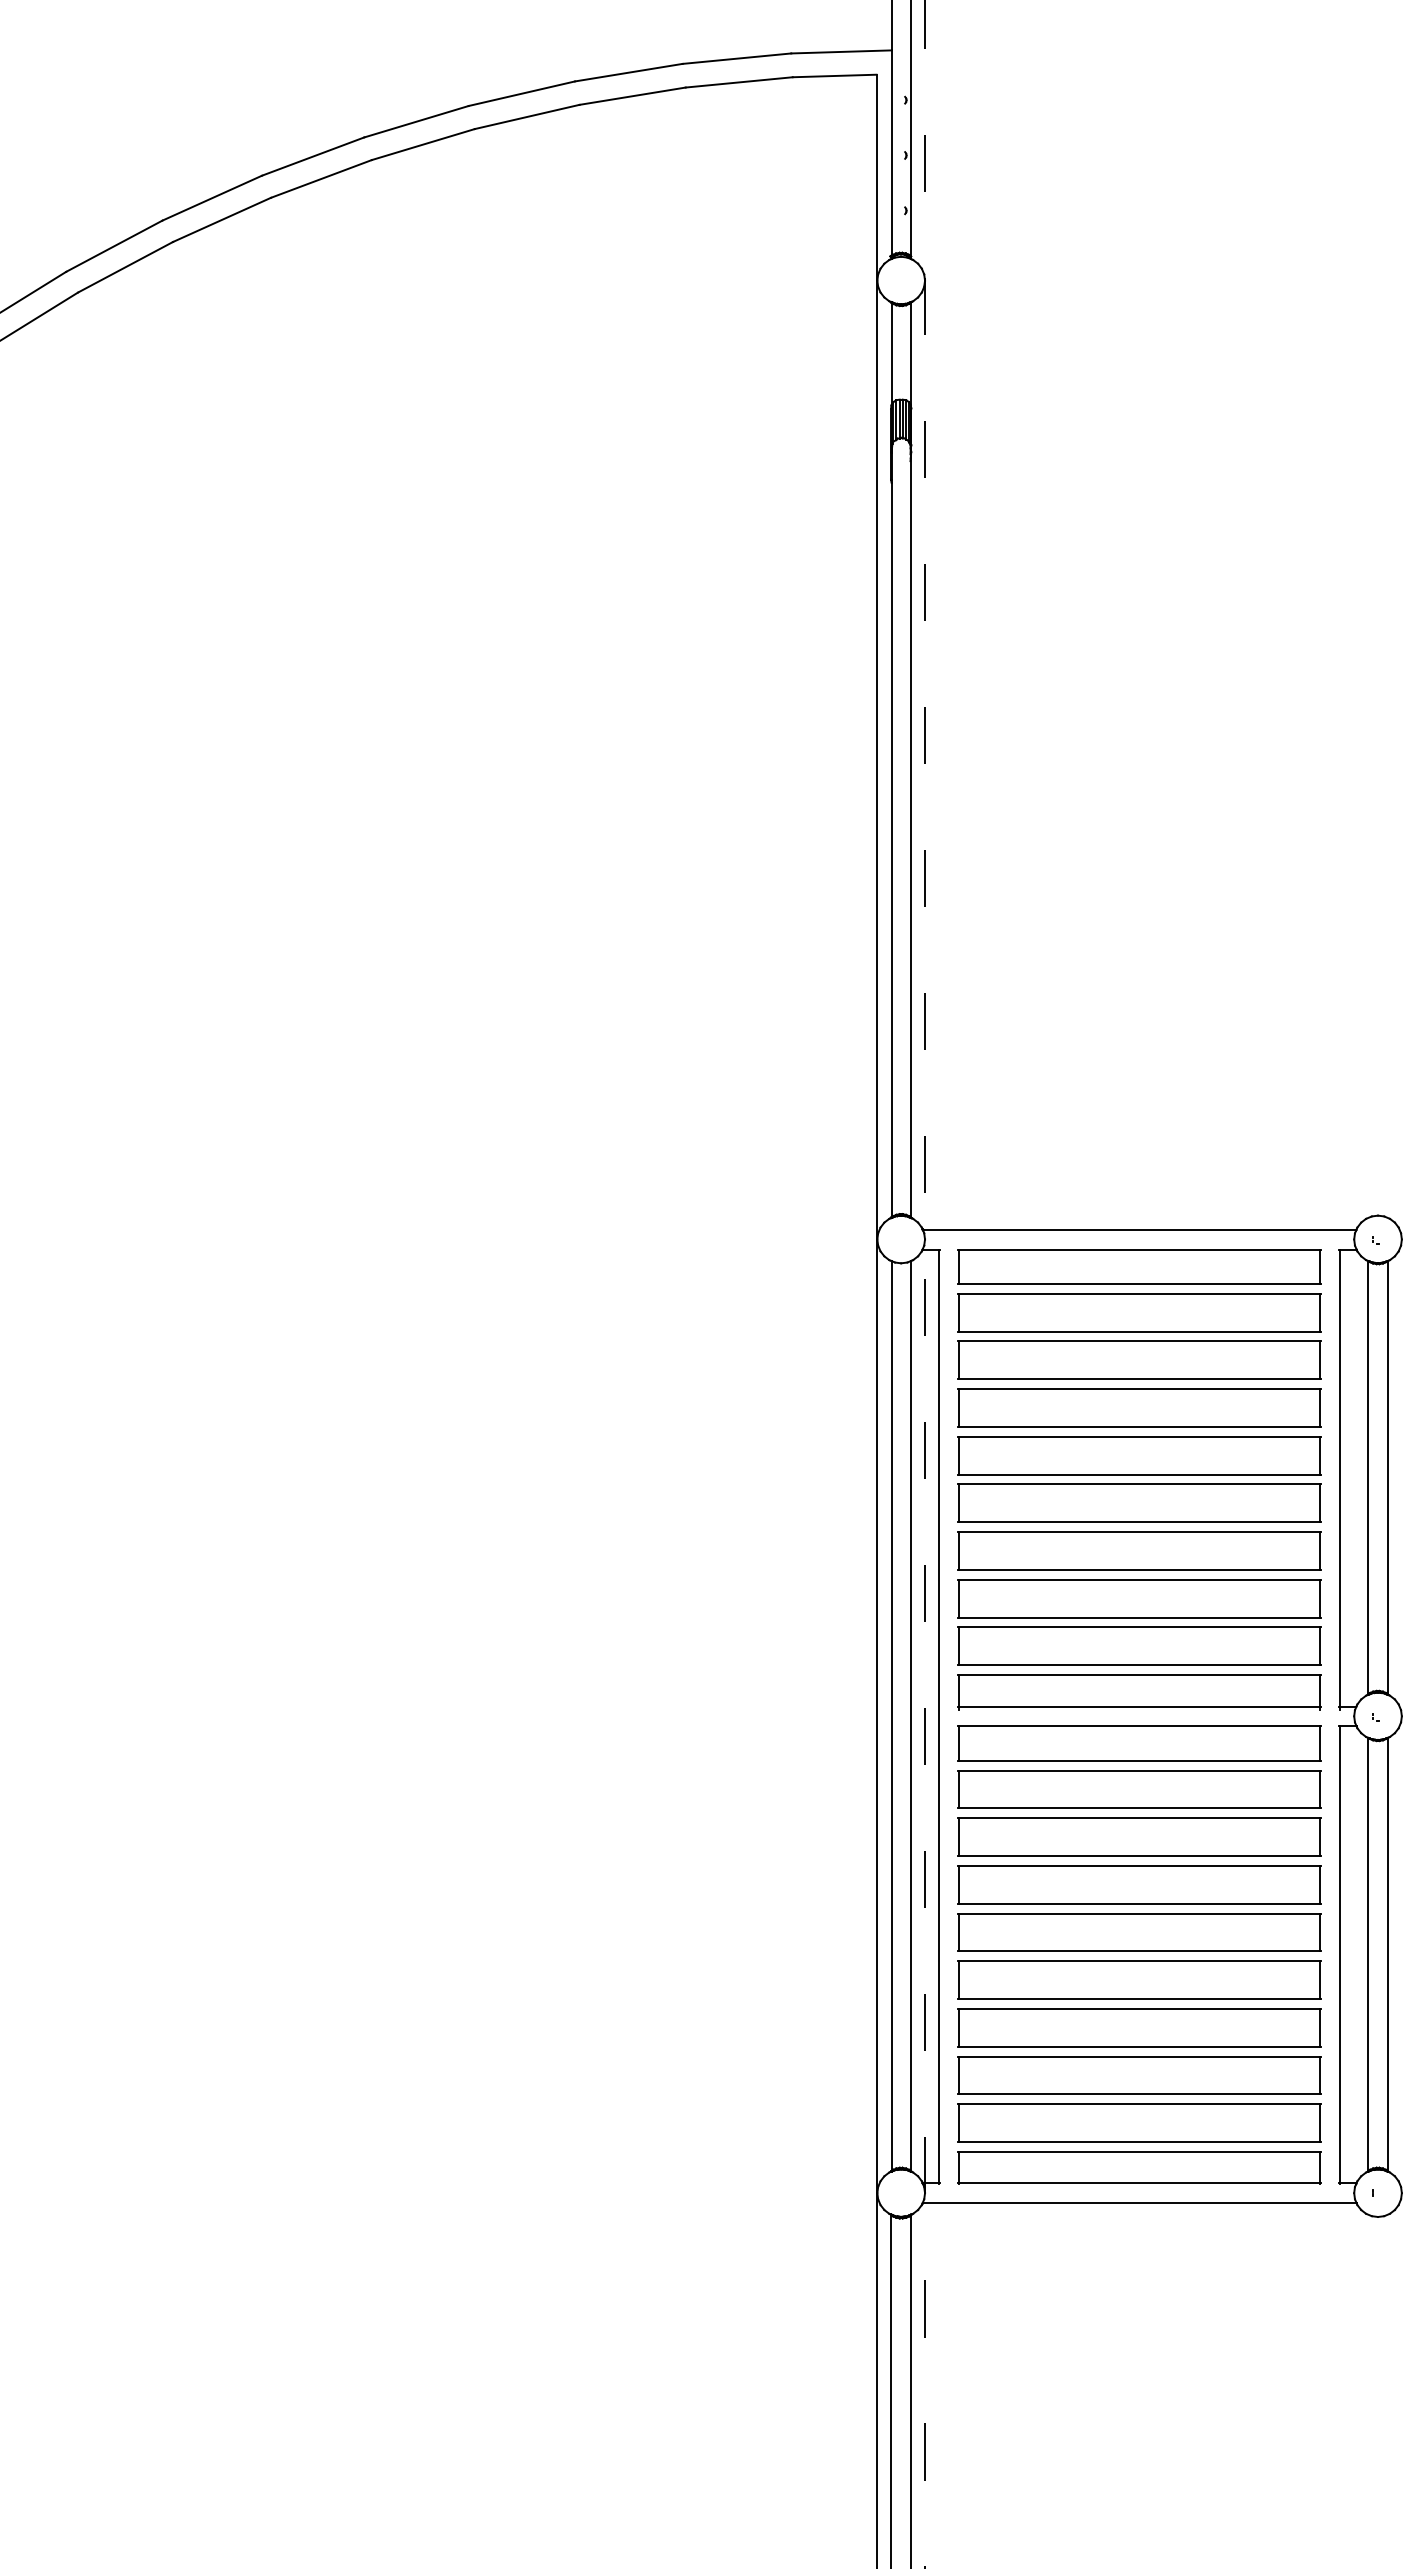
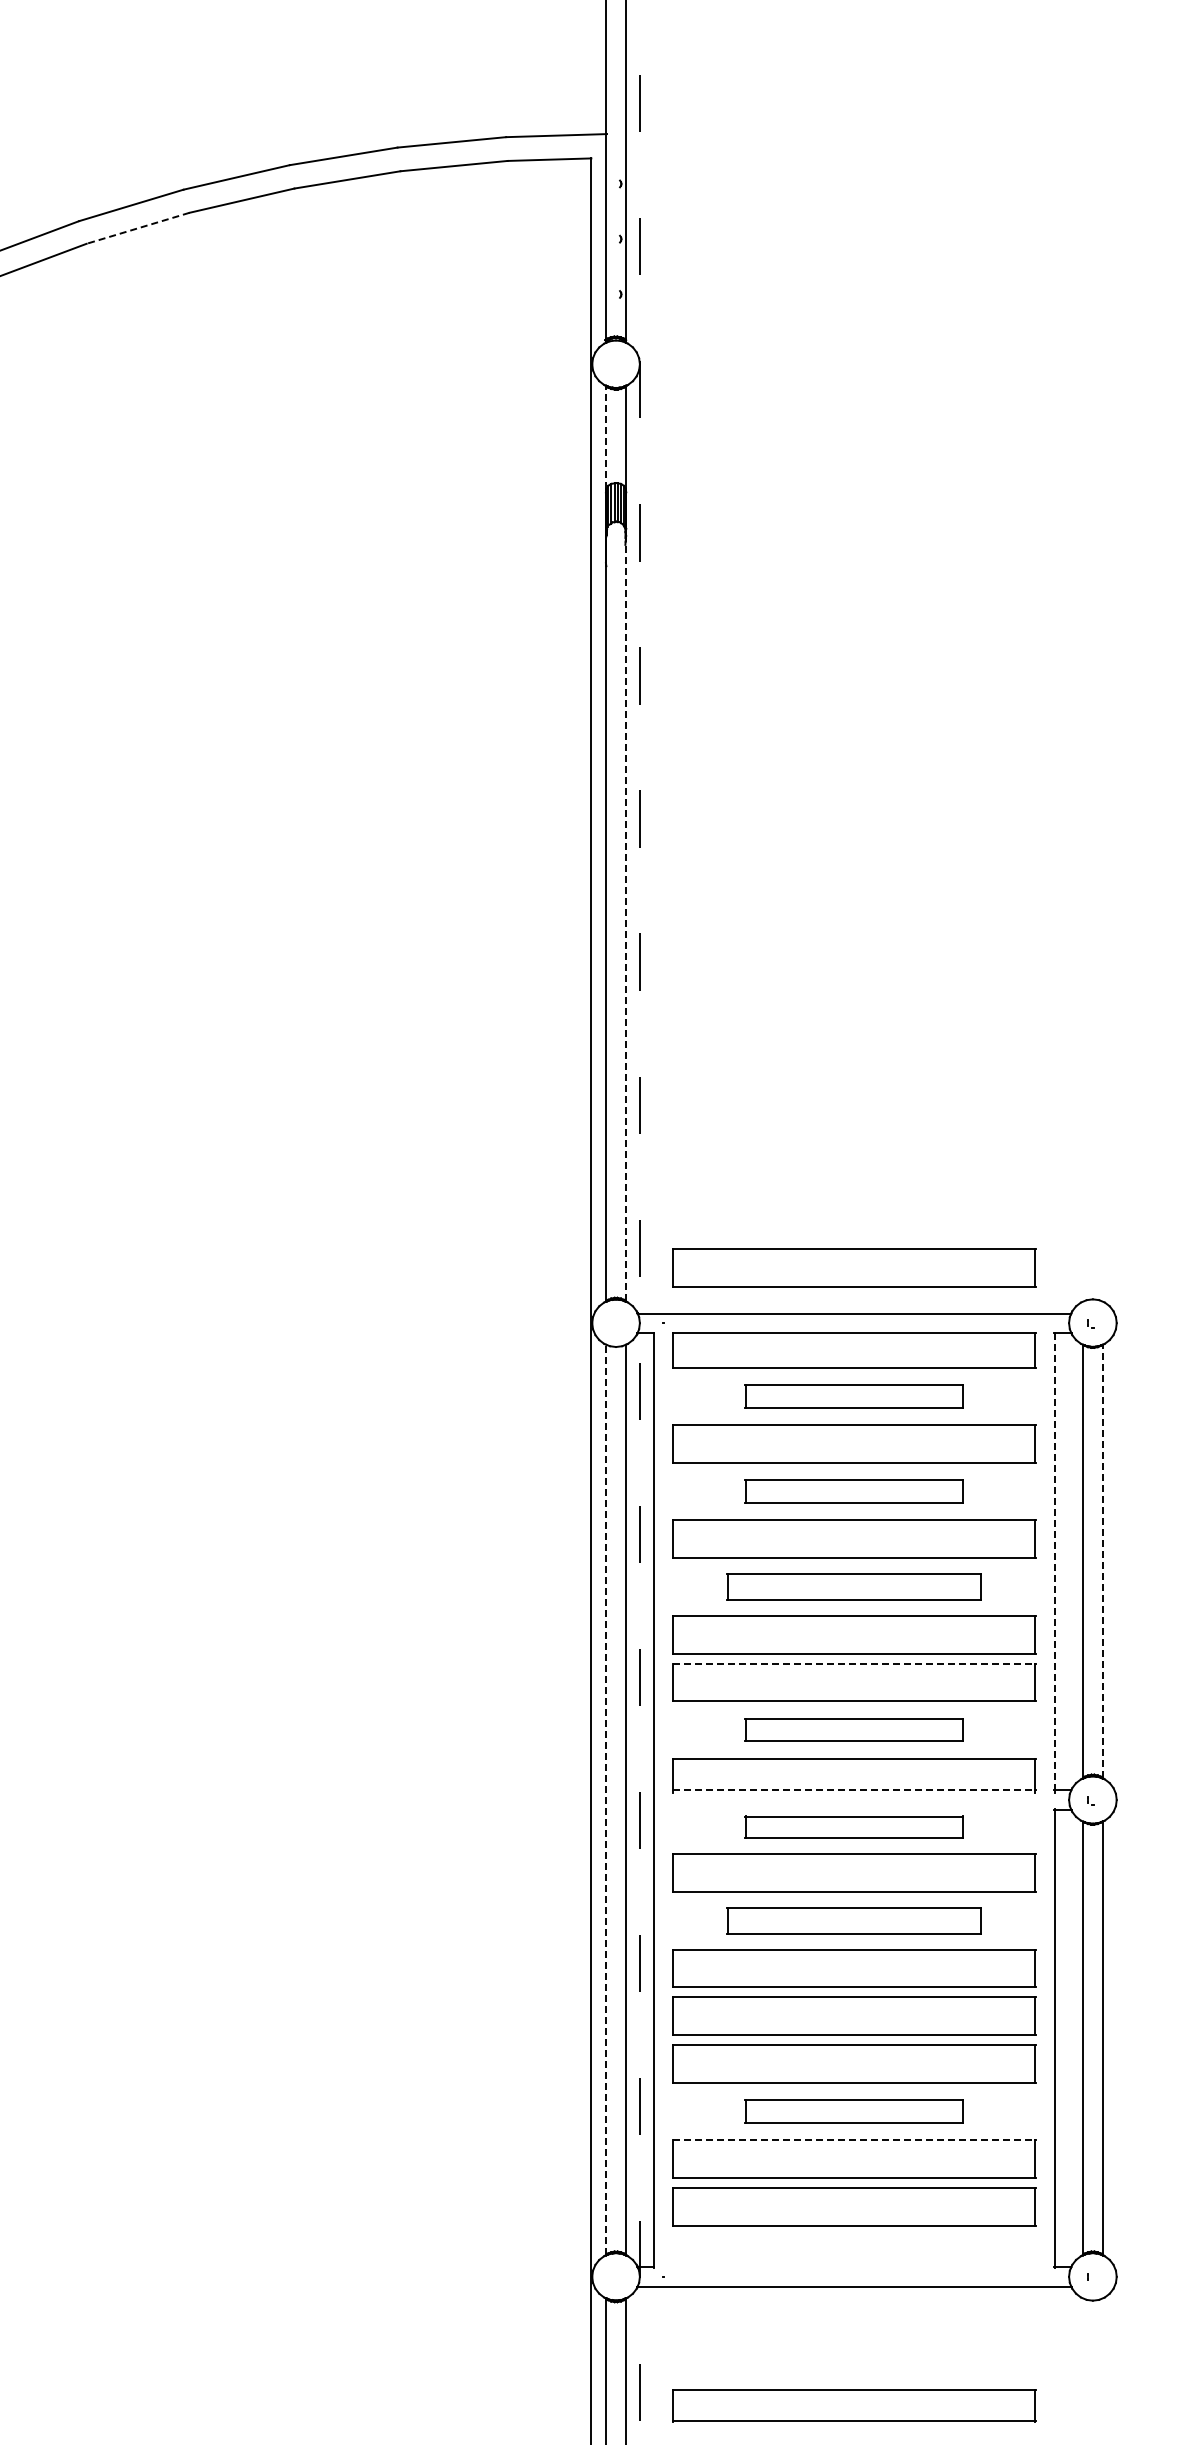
line: (423, 144) -> (138, 228), solid -> dashed
line: (891, 354) -> (606, 438), solid -> dashed
line: (911, 834) -> (626, 918), solid -> dashed
part: (1139, 1184) -> (854, 1268), added
part: (1139, 1312) -> (854, 1396), size x0.6
part: (1139, 1407) -> (854, 1491), size x0.6
line: (1388, 1477) -> (1103, 1561), solid -> dashed
line: (1340, 1478) -> (1055, 1562), solid -> dashed
part: (1139, 1502) -> (854, 1586), size x0.7
line: (1139, 1579) -> (854, 1663), solid -> dashed
part: (1139, 1645) -> (854, 1729), size x0.6
line: (1139, 1706) -> (854, 1790), solid -> dashed
line: (891, 1715) -> (606, 1799), solid -> dashed
part: (1139, 1743) -> (854, 1827), size x0.6
part: (1139, 1836) -> (854, 1920), size x0.7
part: (1139, 2027) -> (854, 2111), size x0.6
line: (1139, 2056) -> (854, 2140), solid -> dashed
part: (1139, 2167) -> (854, 2405), moved

